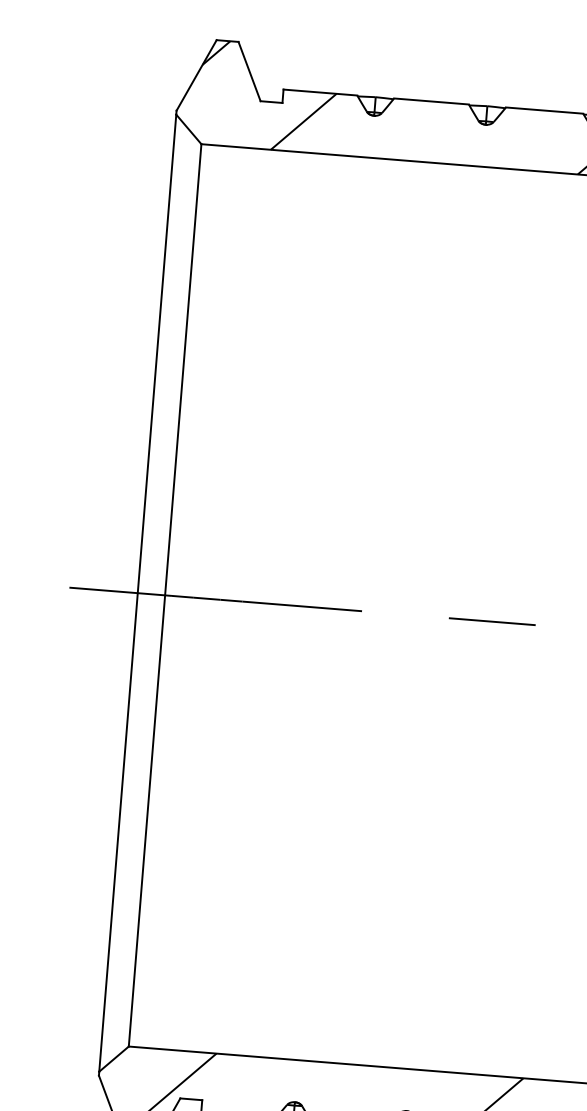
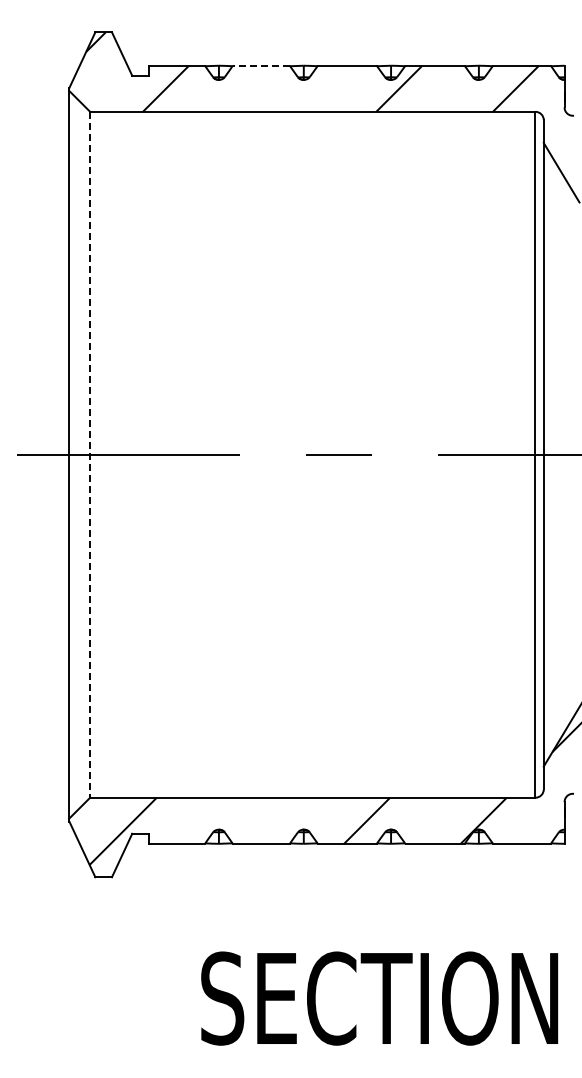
line: (430, 101) -> (260, 65), solid -> dashed
line: (165, 595) -> (90, 454), solid -> dashed

